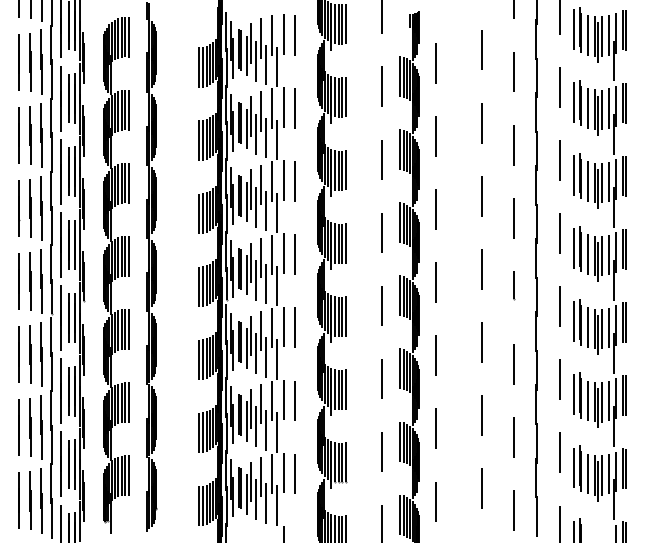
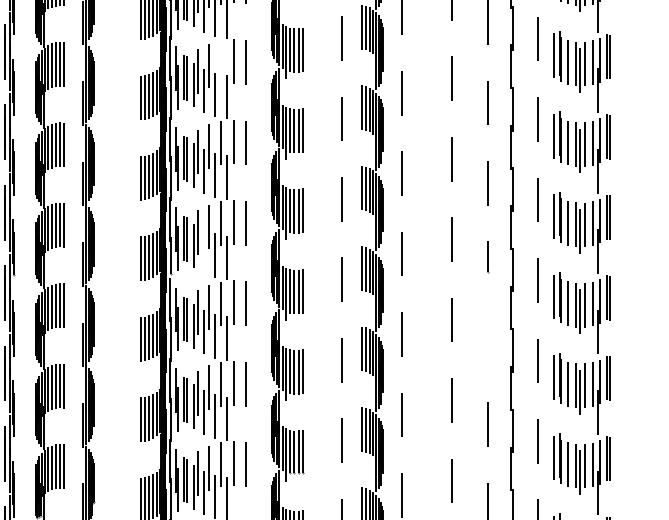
line: (272, 108) -> (221, 62), removed
line: (256, 280) -> (204, 251), removed
line: (514, 364) -> (488, 344), removed

